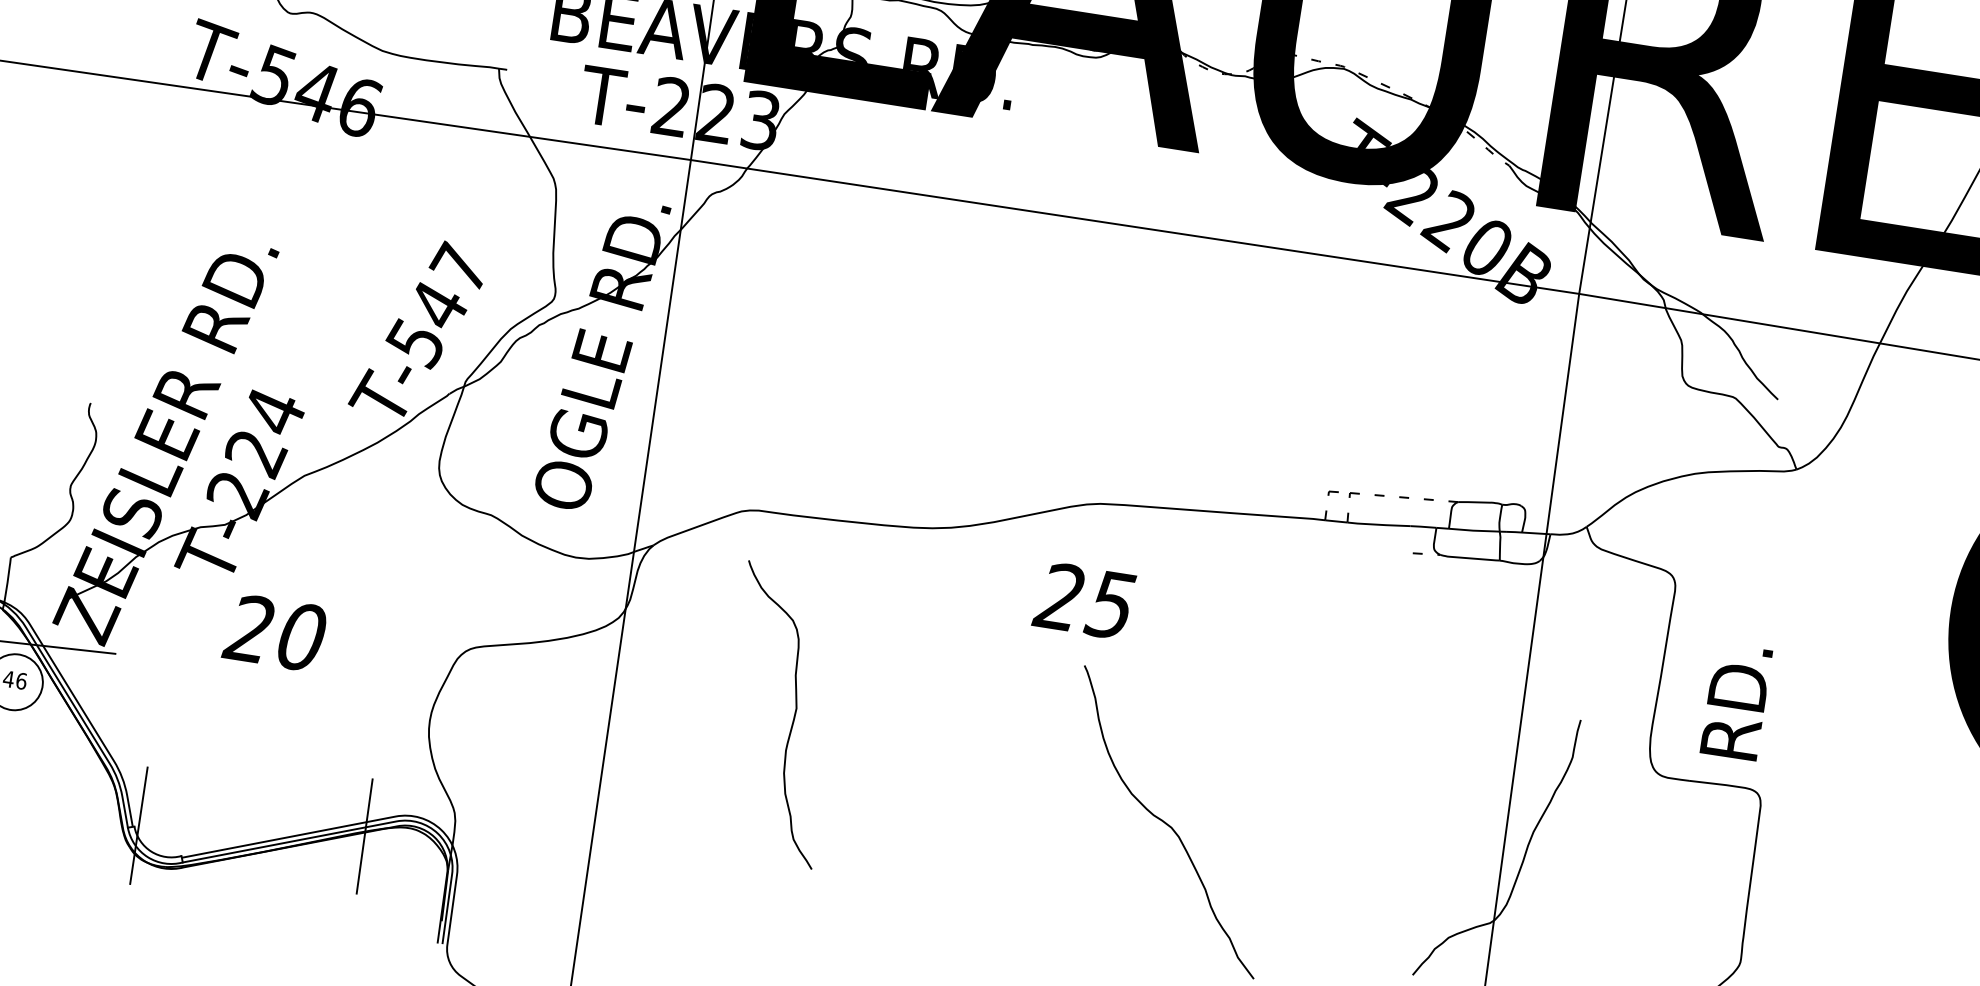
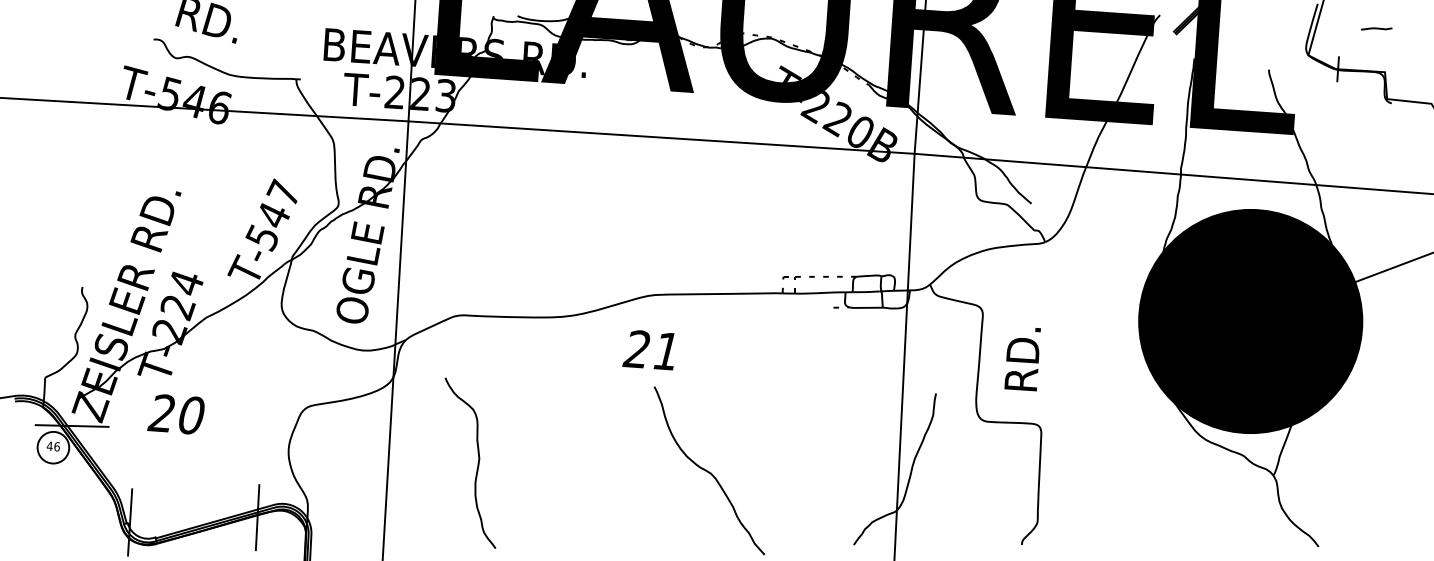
text: (1109, 605) -> (665, 351), 25 -> 21
text: (273, 632) -> (175, 414), moved
text: (1735, 703) -> (1022, 359), moved
curve: (792, 714) -> (477, 462), moved

